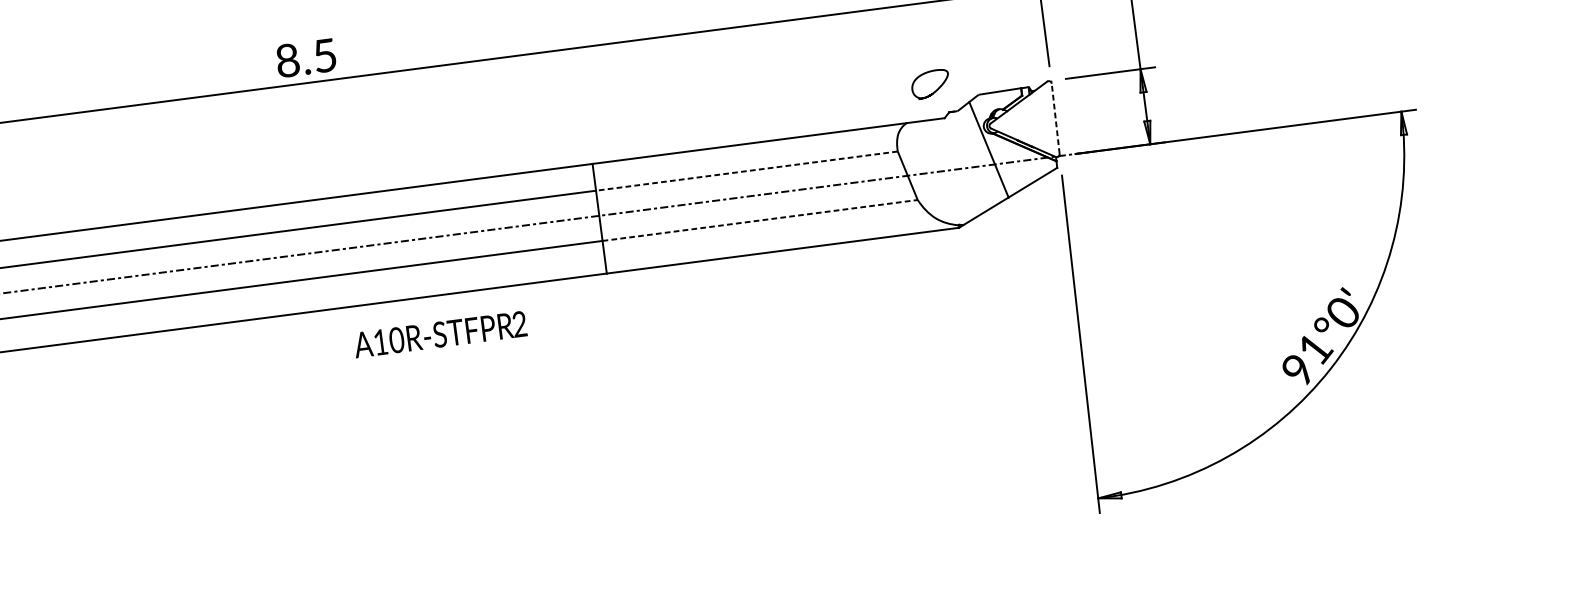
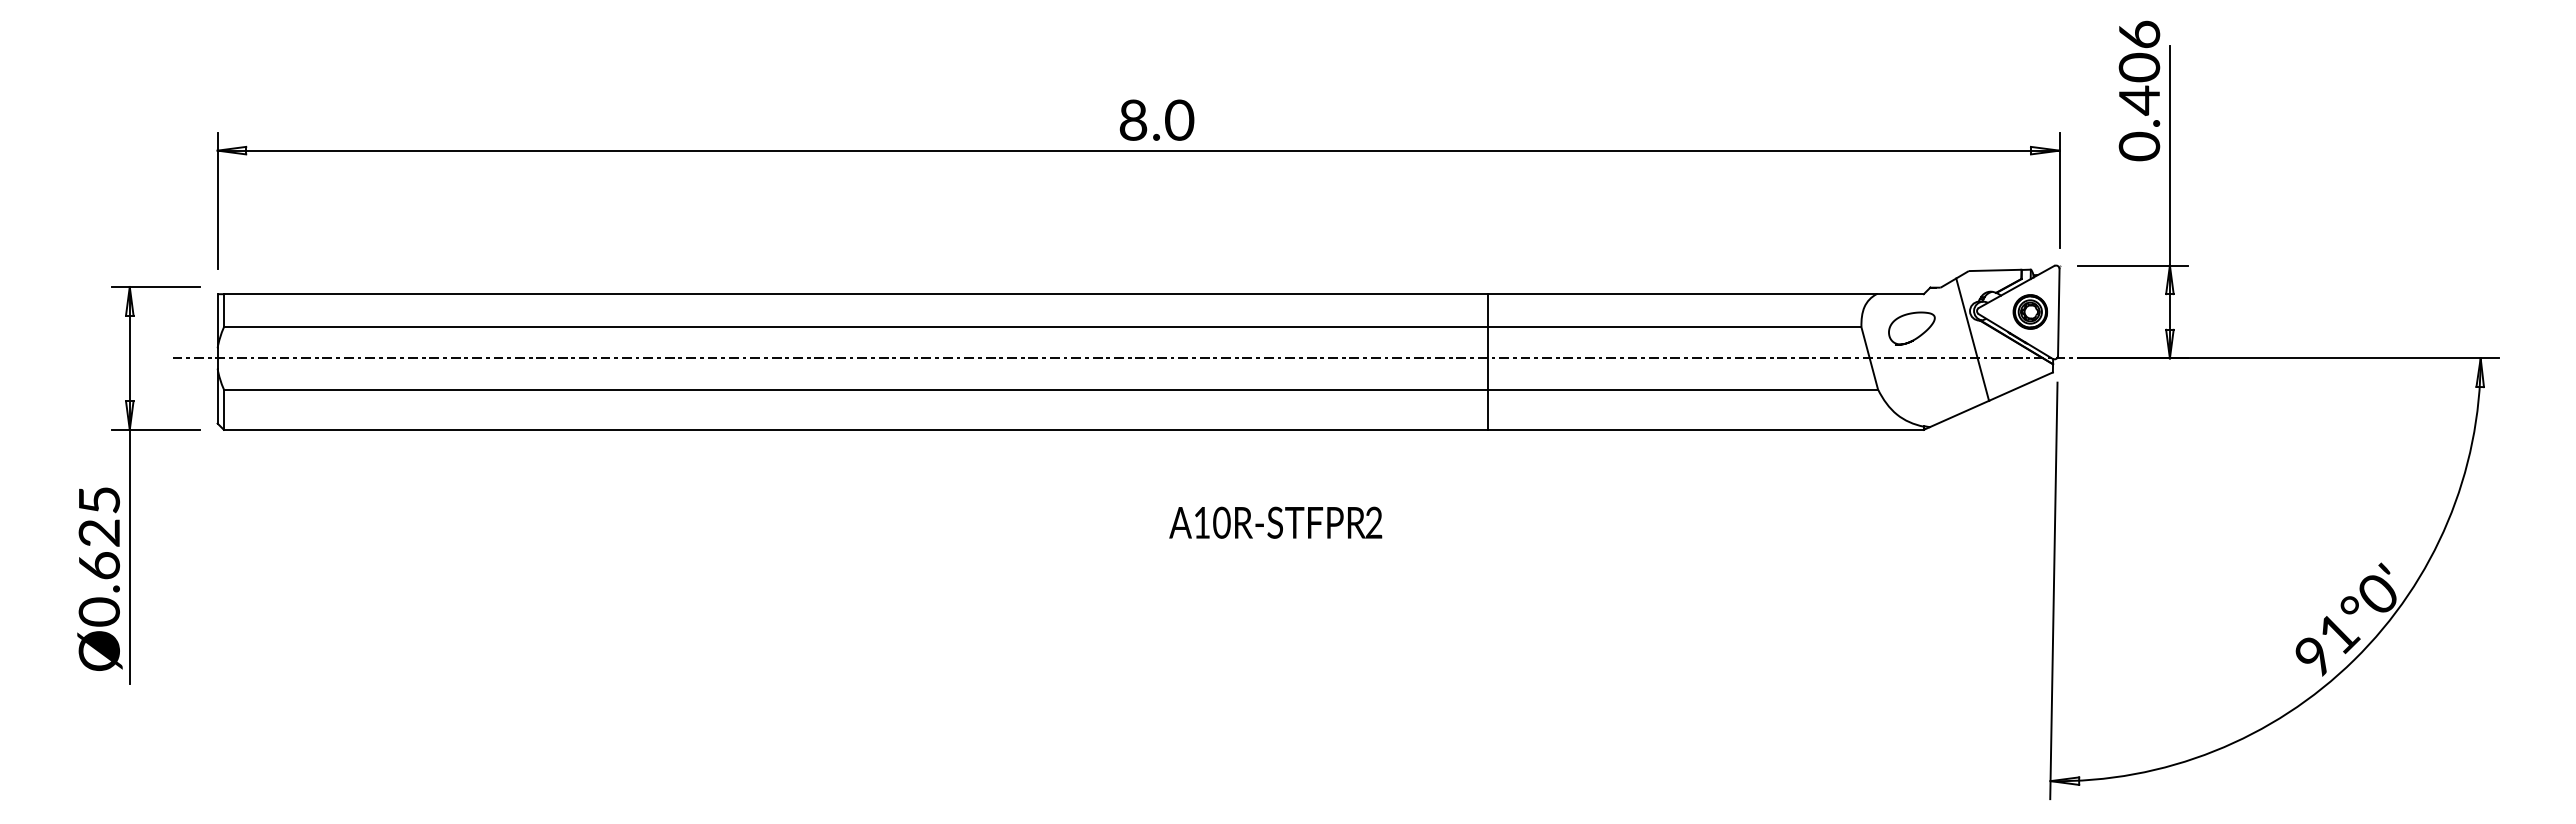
text: (324, 55) -> (1179, 119), 8.5 -> 8.0
curve: (935, 90) -> (1917, 336), moved
line: (1055, 118) -> (2058, 312), dashed -> solid
part: (1031, 121) -> (2029, 311), added
line: (746, 171) -> (1674, 327), dashed -> solid
line: (760, 220) -> (1683, 389), dashed -> solid
text: (440, 334) -> (1275, 522), moved

